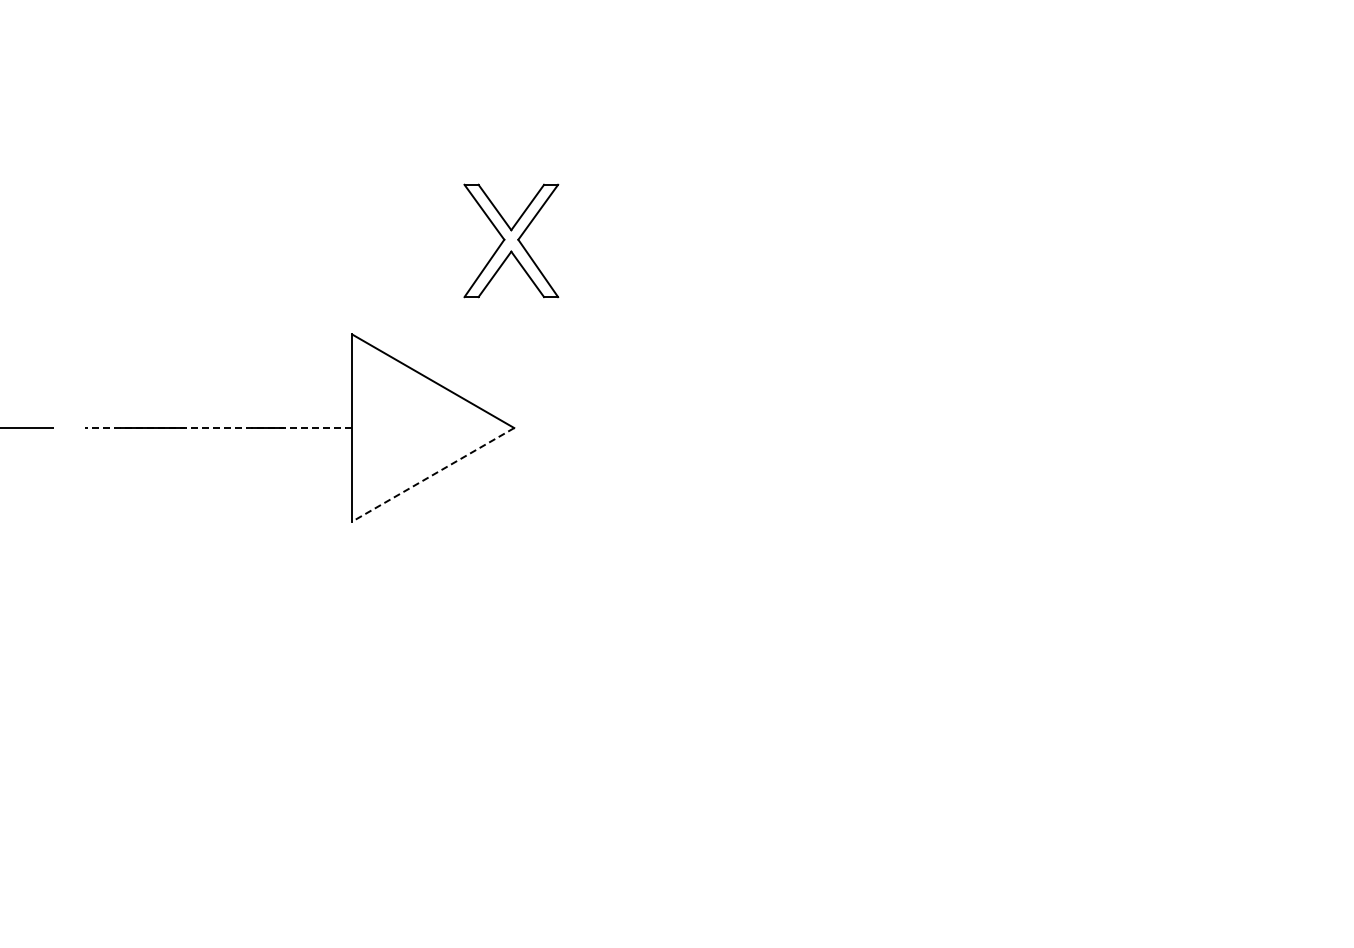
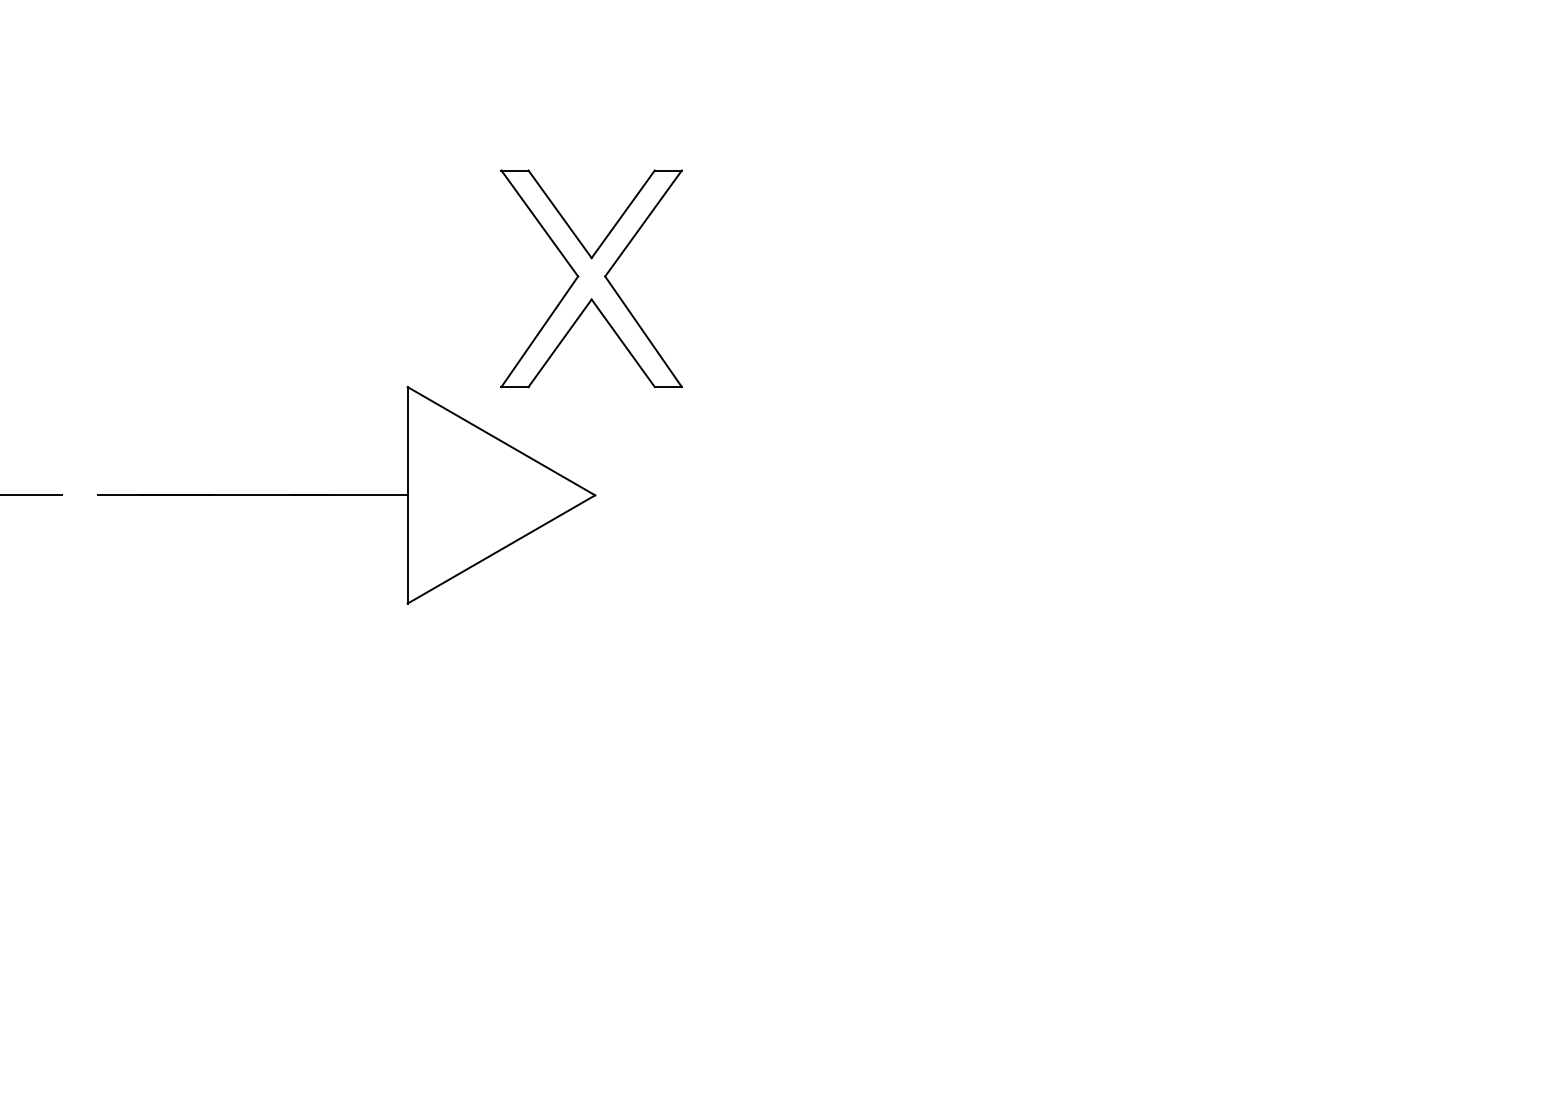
part: (511, 240) -> (591, 278), size x1.67
line: (218, 428) -> (252, 495), dashed -> solid
line: (433, 474) -> (501, 549), dashed -> solid

